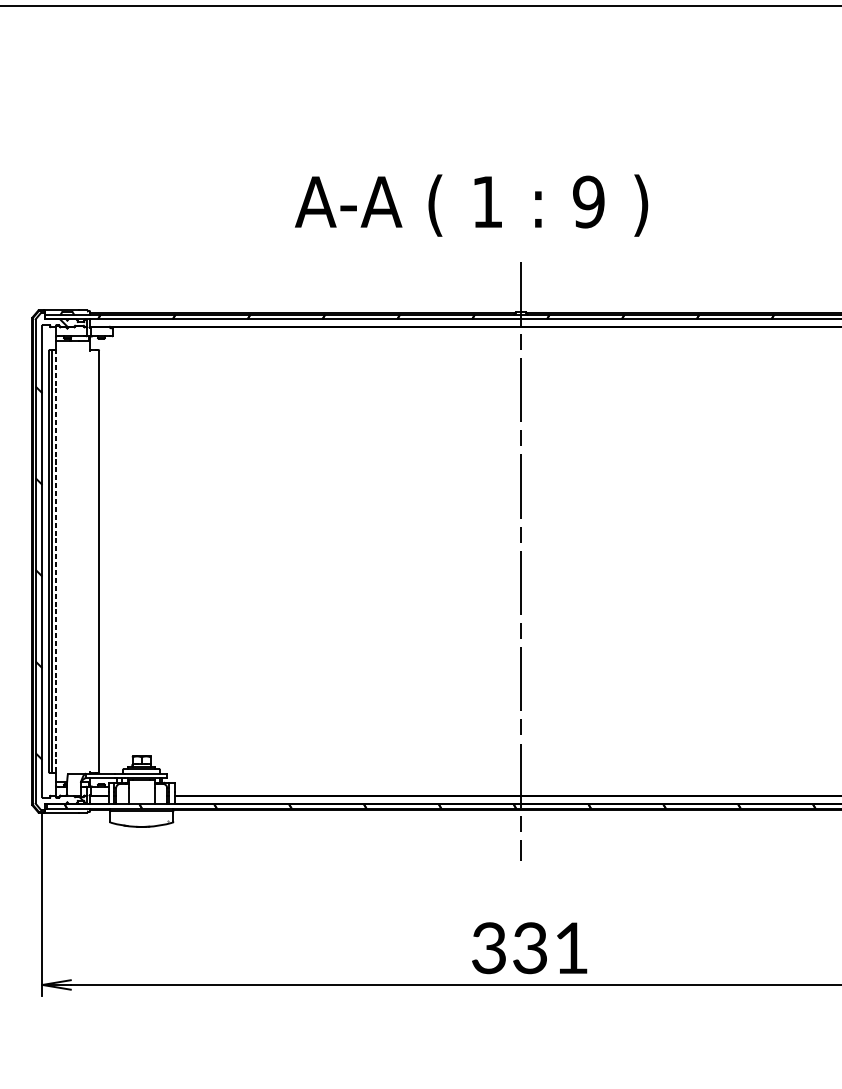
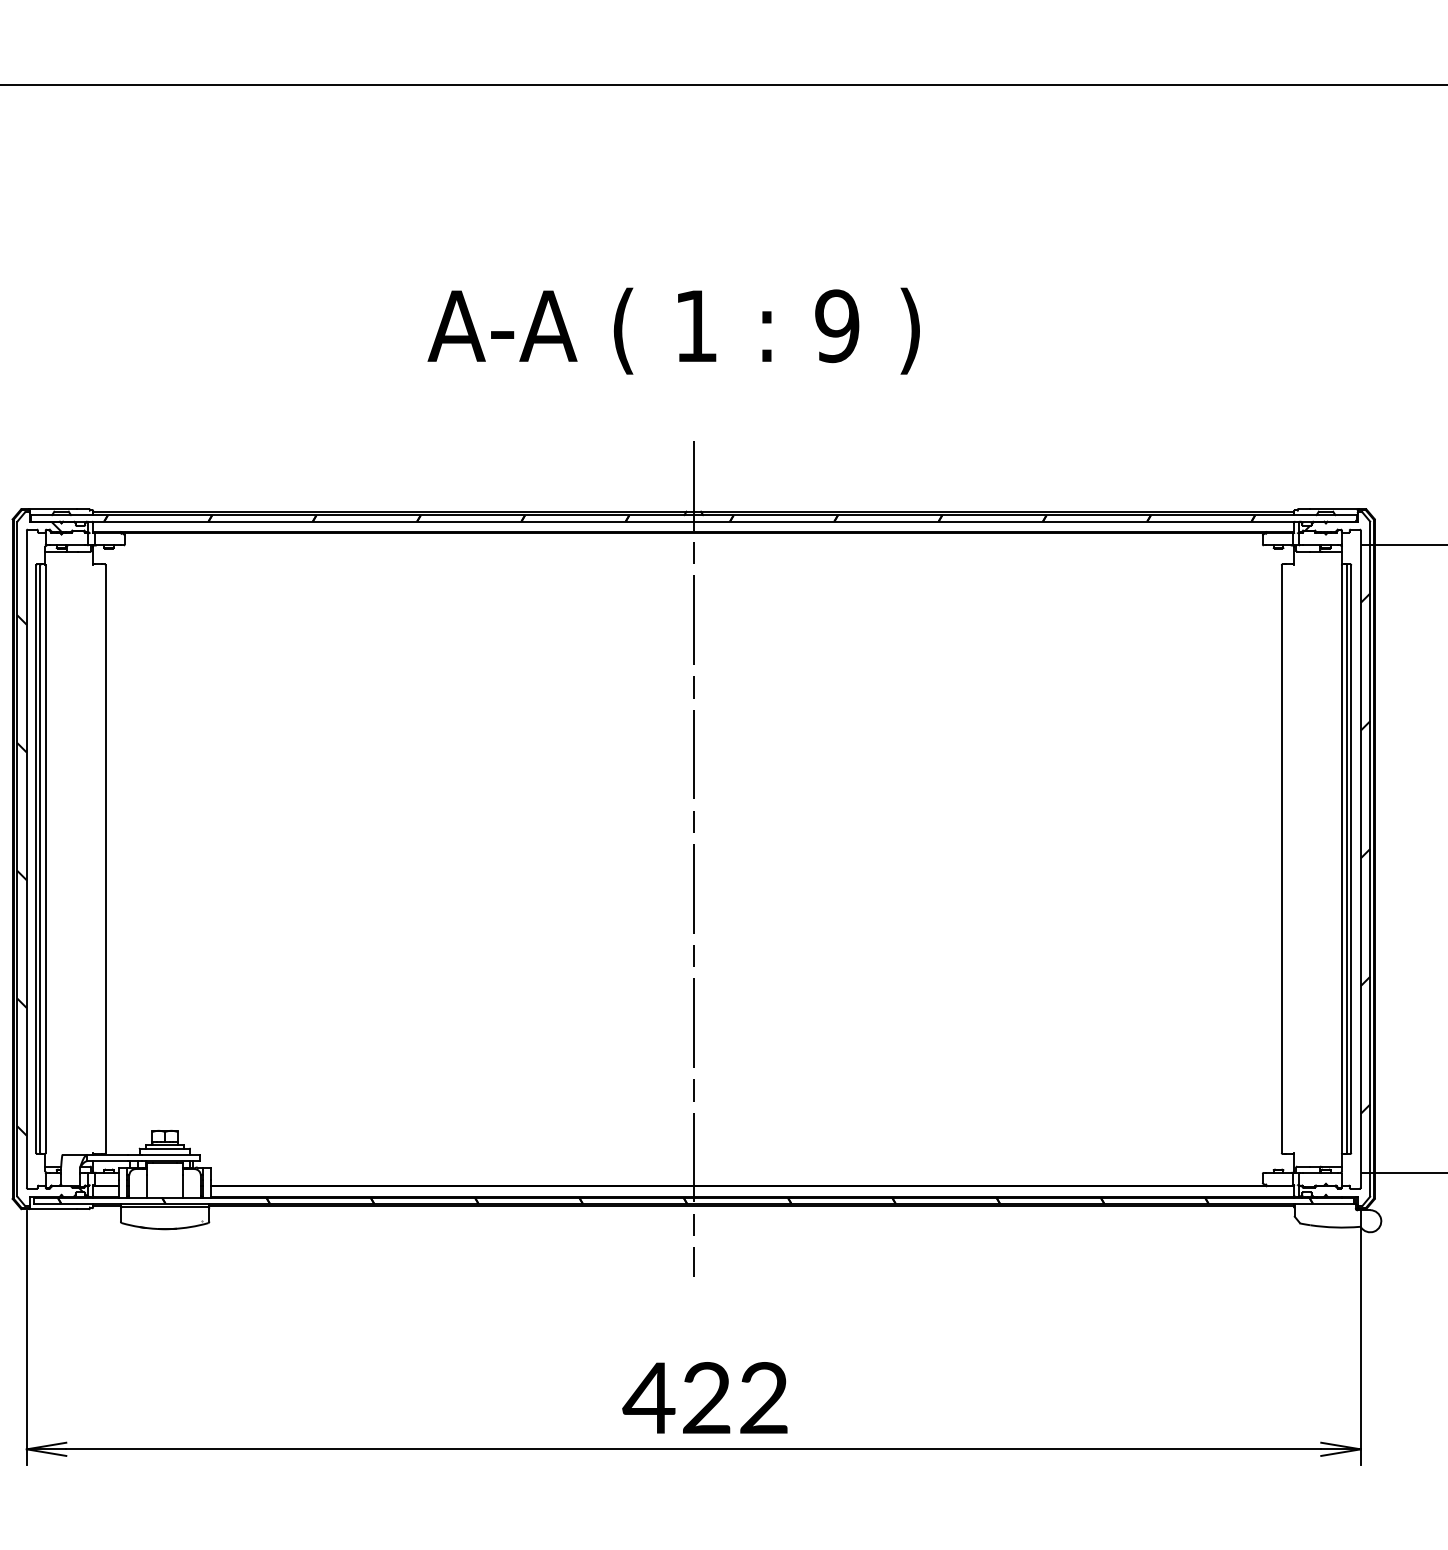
text: (471, 205) -> (673, 330), moved
line: (55, 561) -> (45, 859), dashed -> solid
text: (528, 948) -> (704, 1398), 331 -> 422

